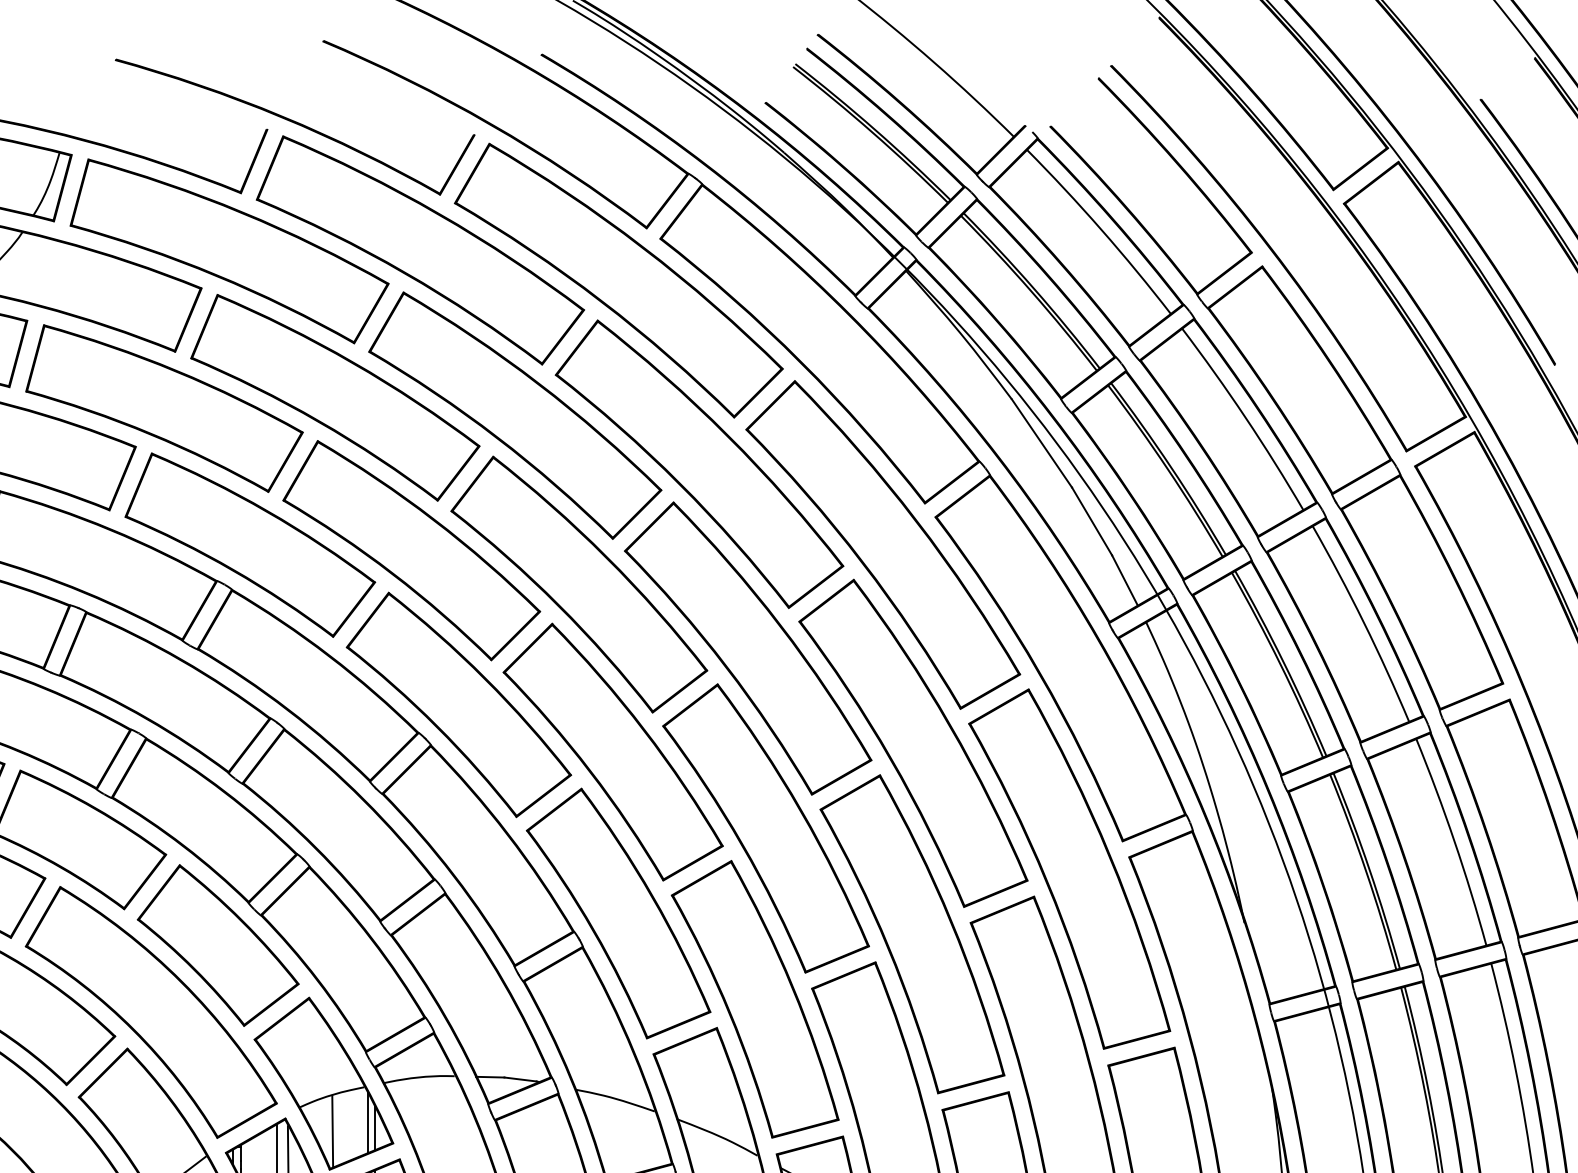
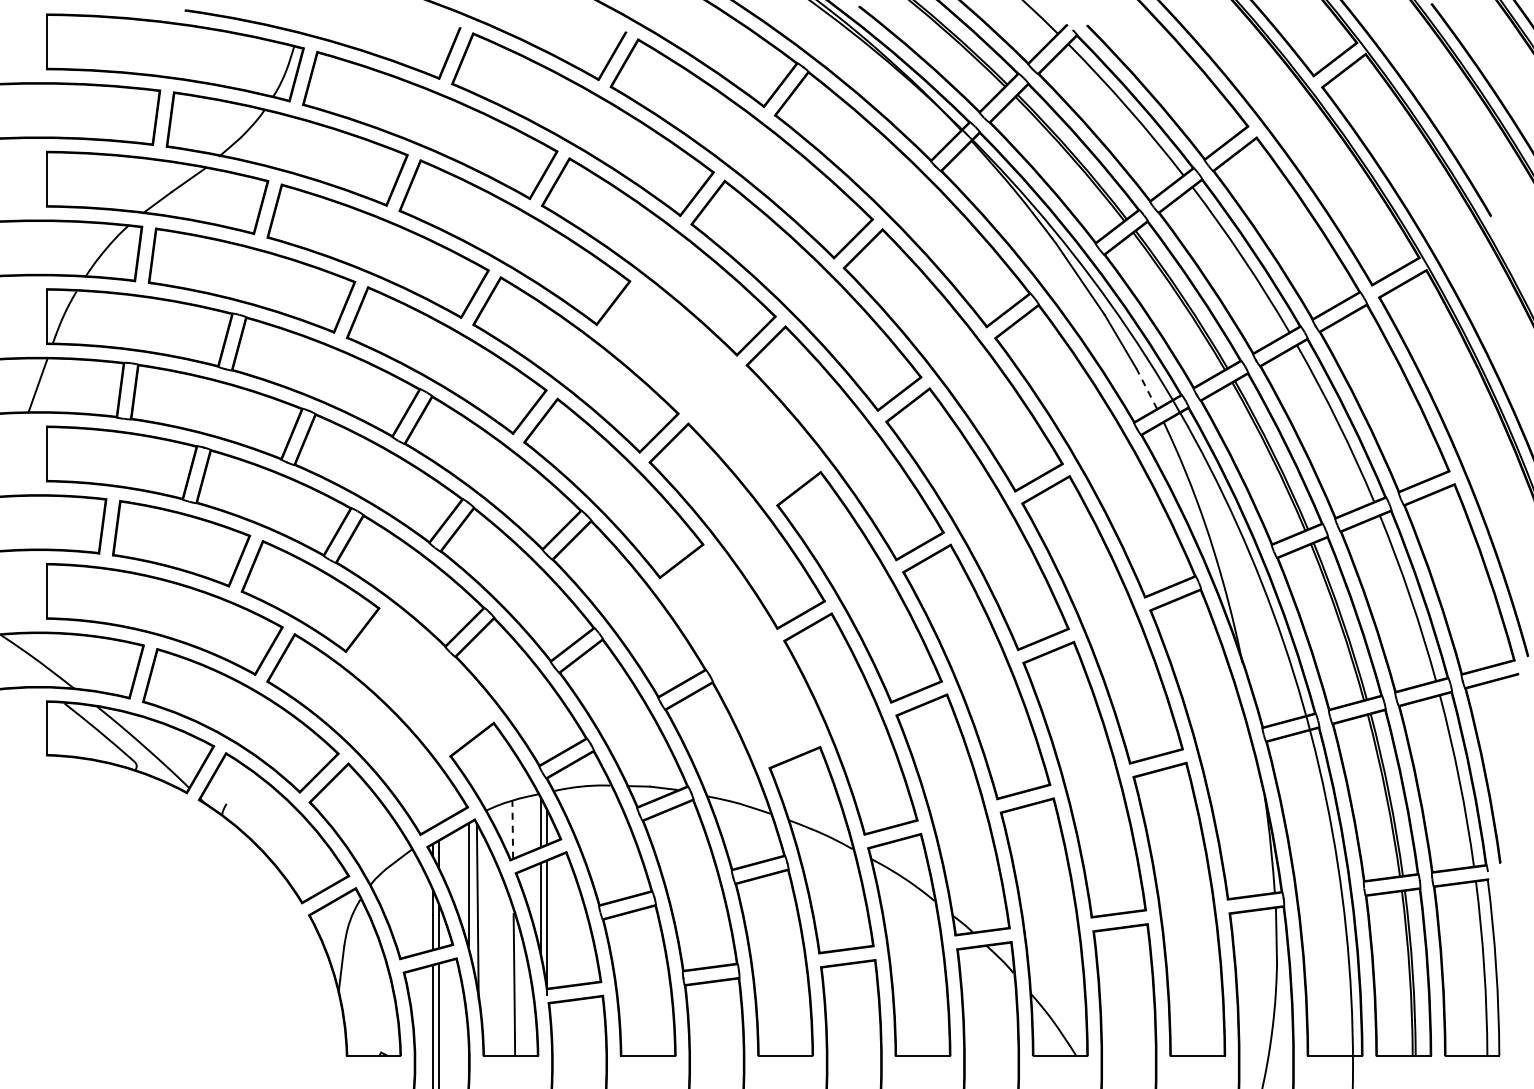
line: (1124, 580) -> (1146, 388), solid -> dashed
part: (578, 583) -> (709, 391), removed
part: (618, 913) -> (741, 655), removed
part: (217, 944) -> (420, 680), removed
line: (332, 1132) -> (512, 830), solid -> dashed

